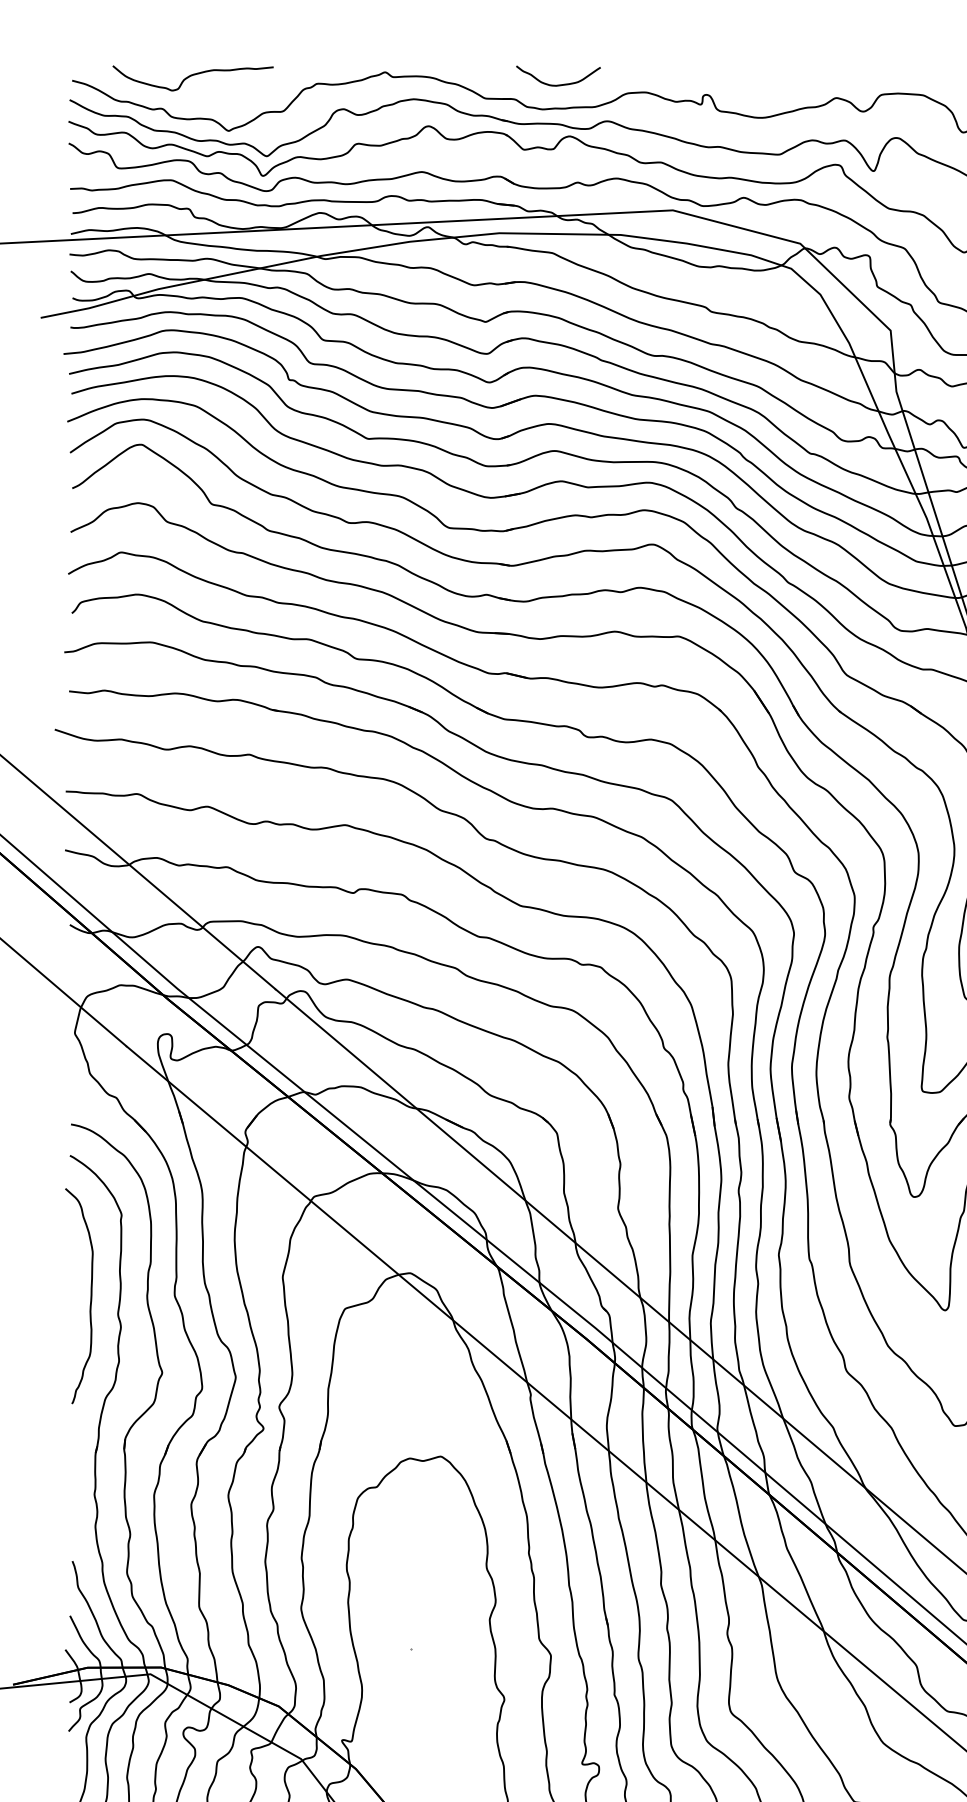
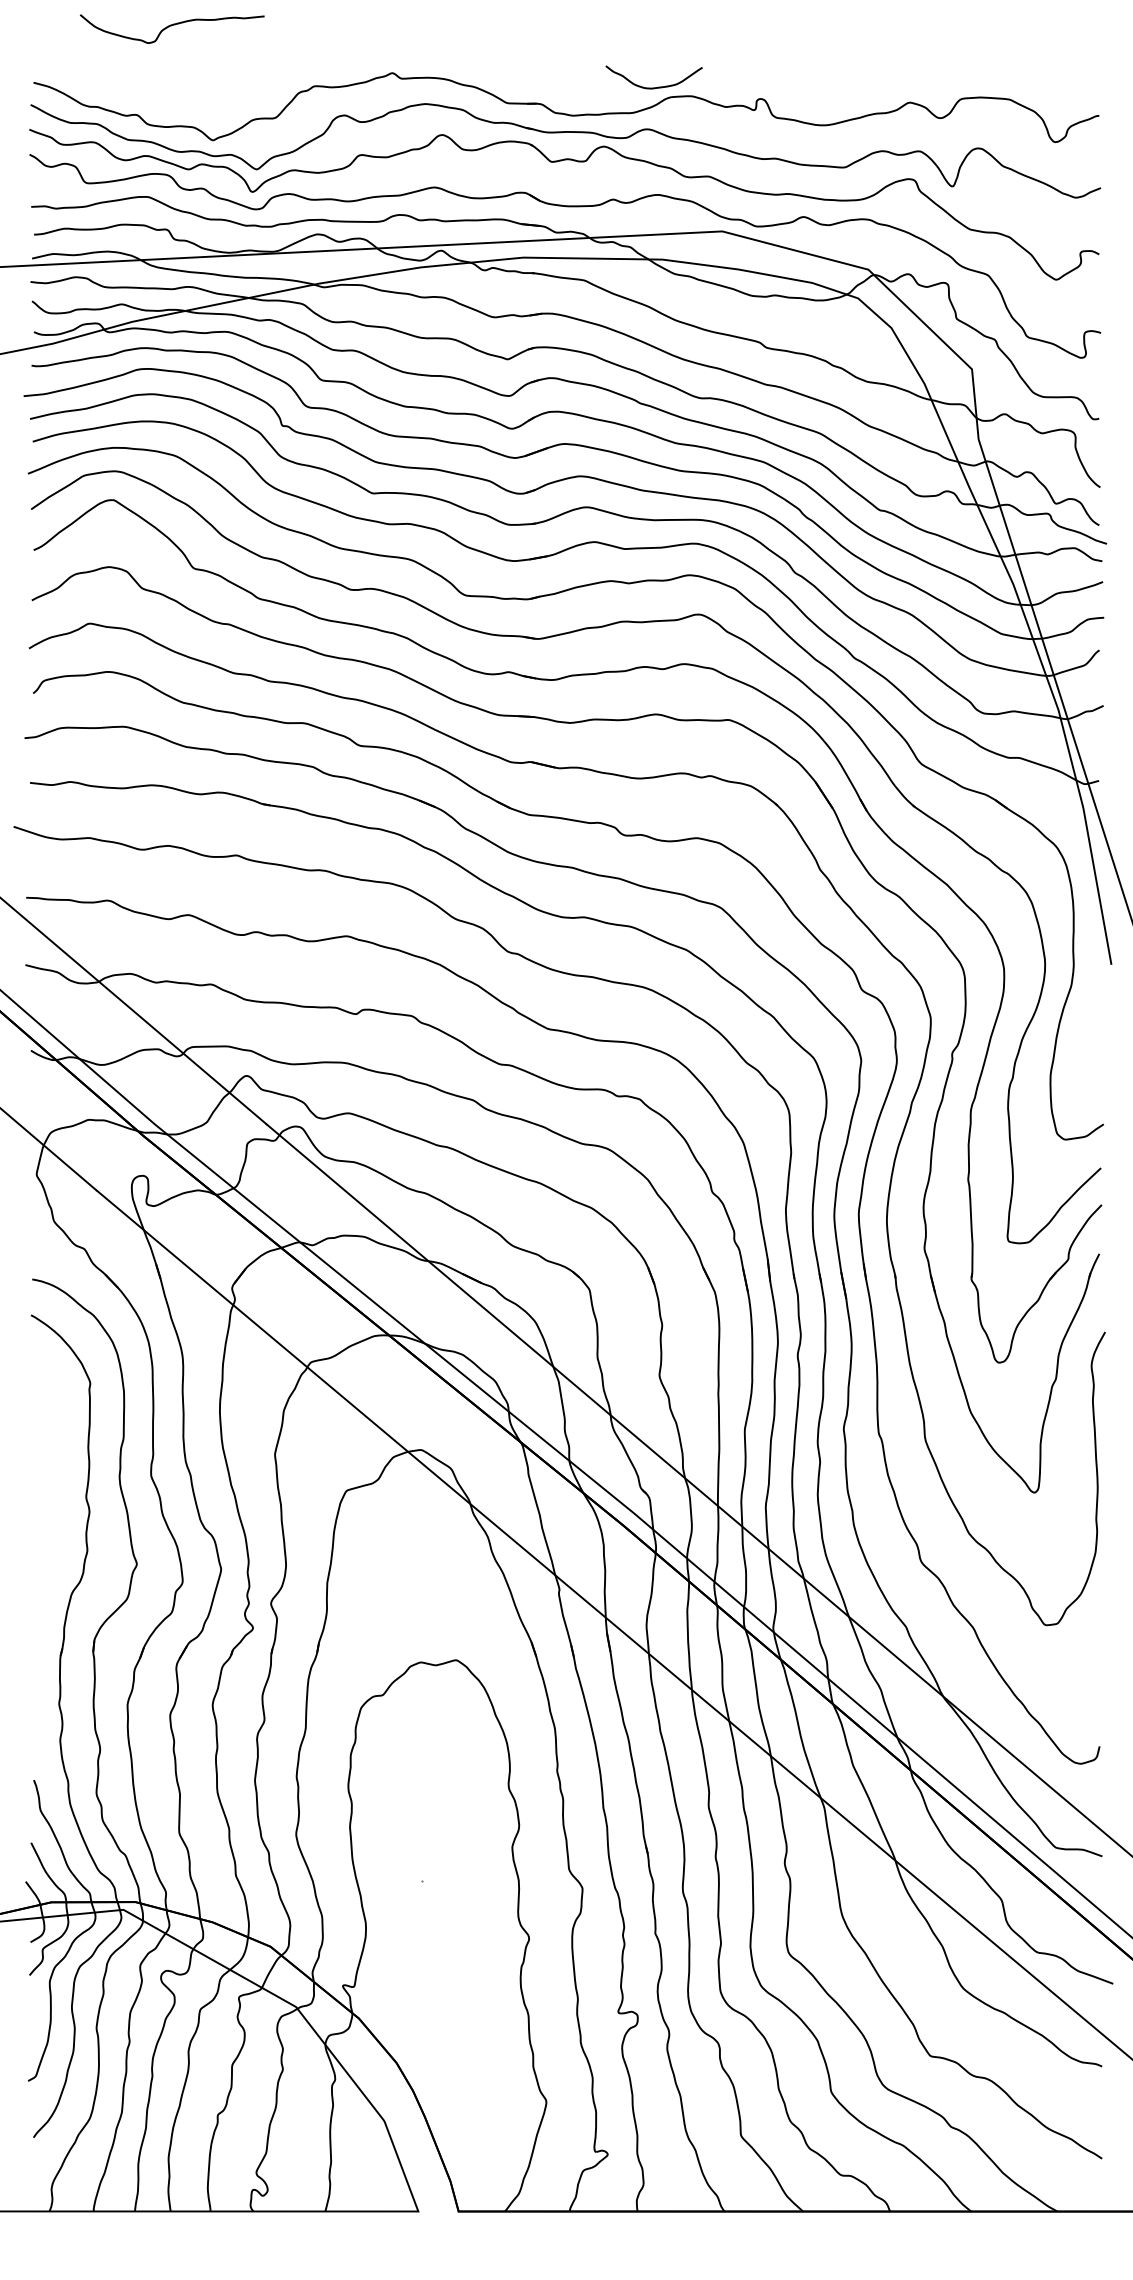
curve: (192, 76) -> (171, 26), moved
curve: (557, 84) -> (653, 87), moved
curve: (90, 1296) -> (54, 1476), removed

